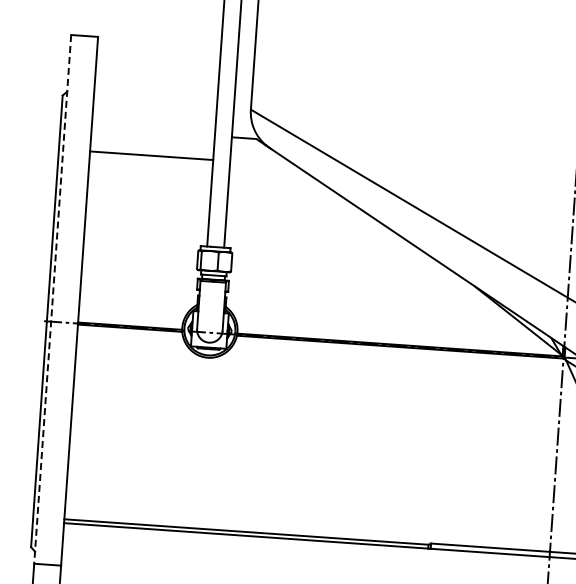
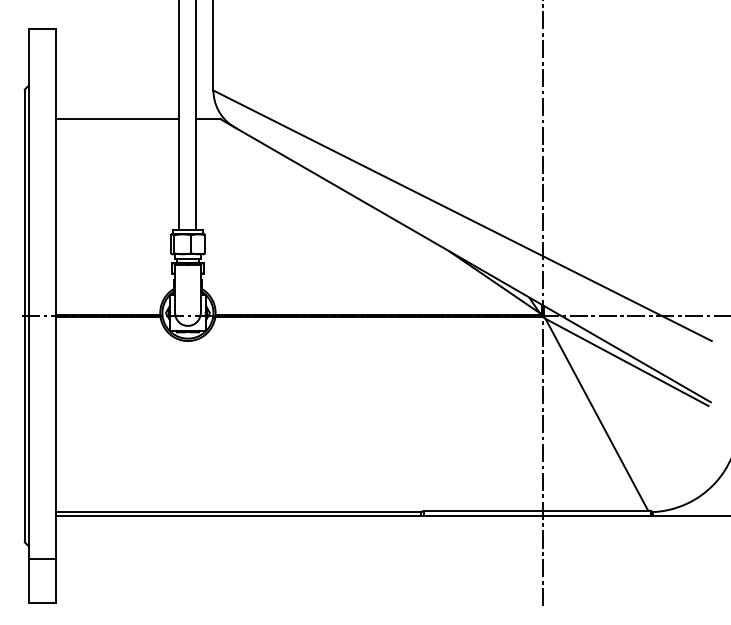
line: (151, 155) -> (117, 119), moved
line: (53, 300) -> (29, 294), dashed -> solid

